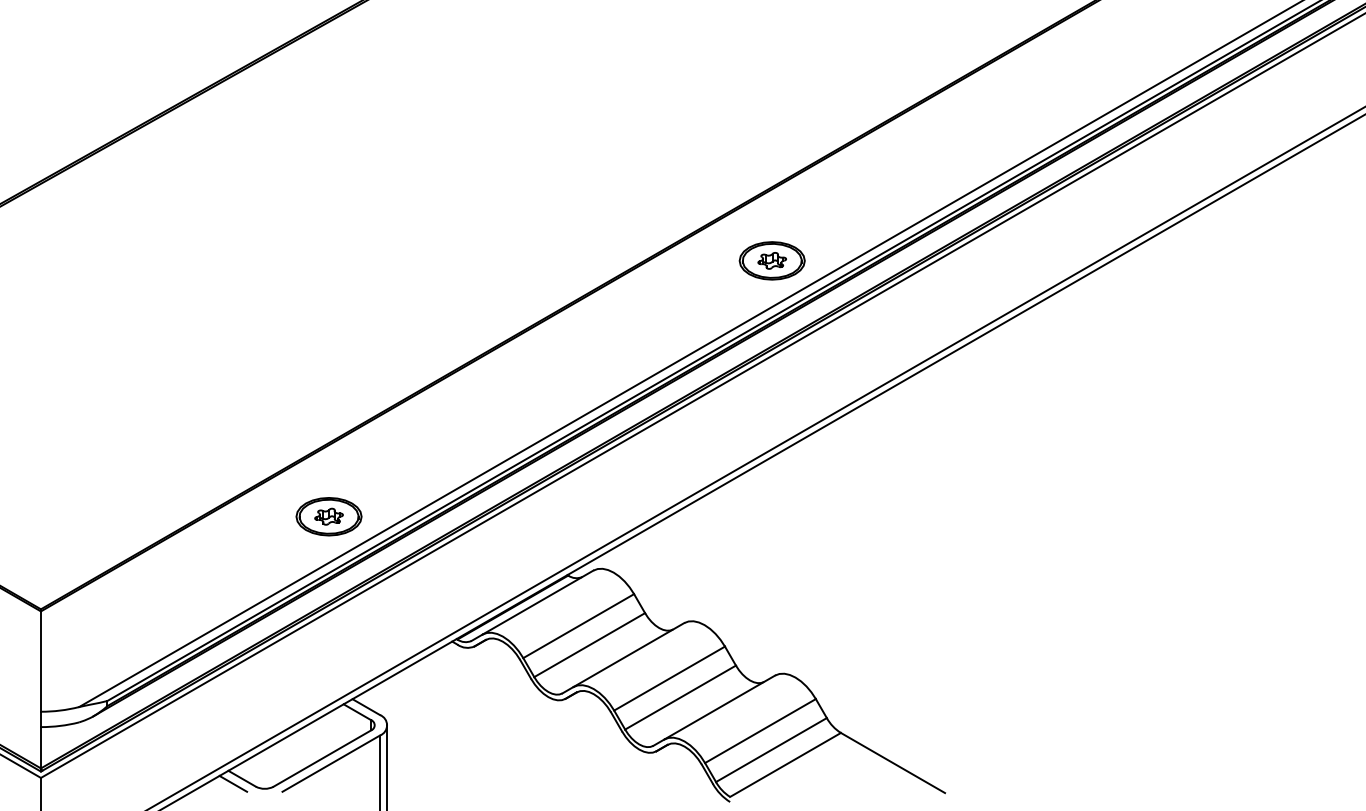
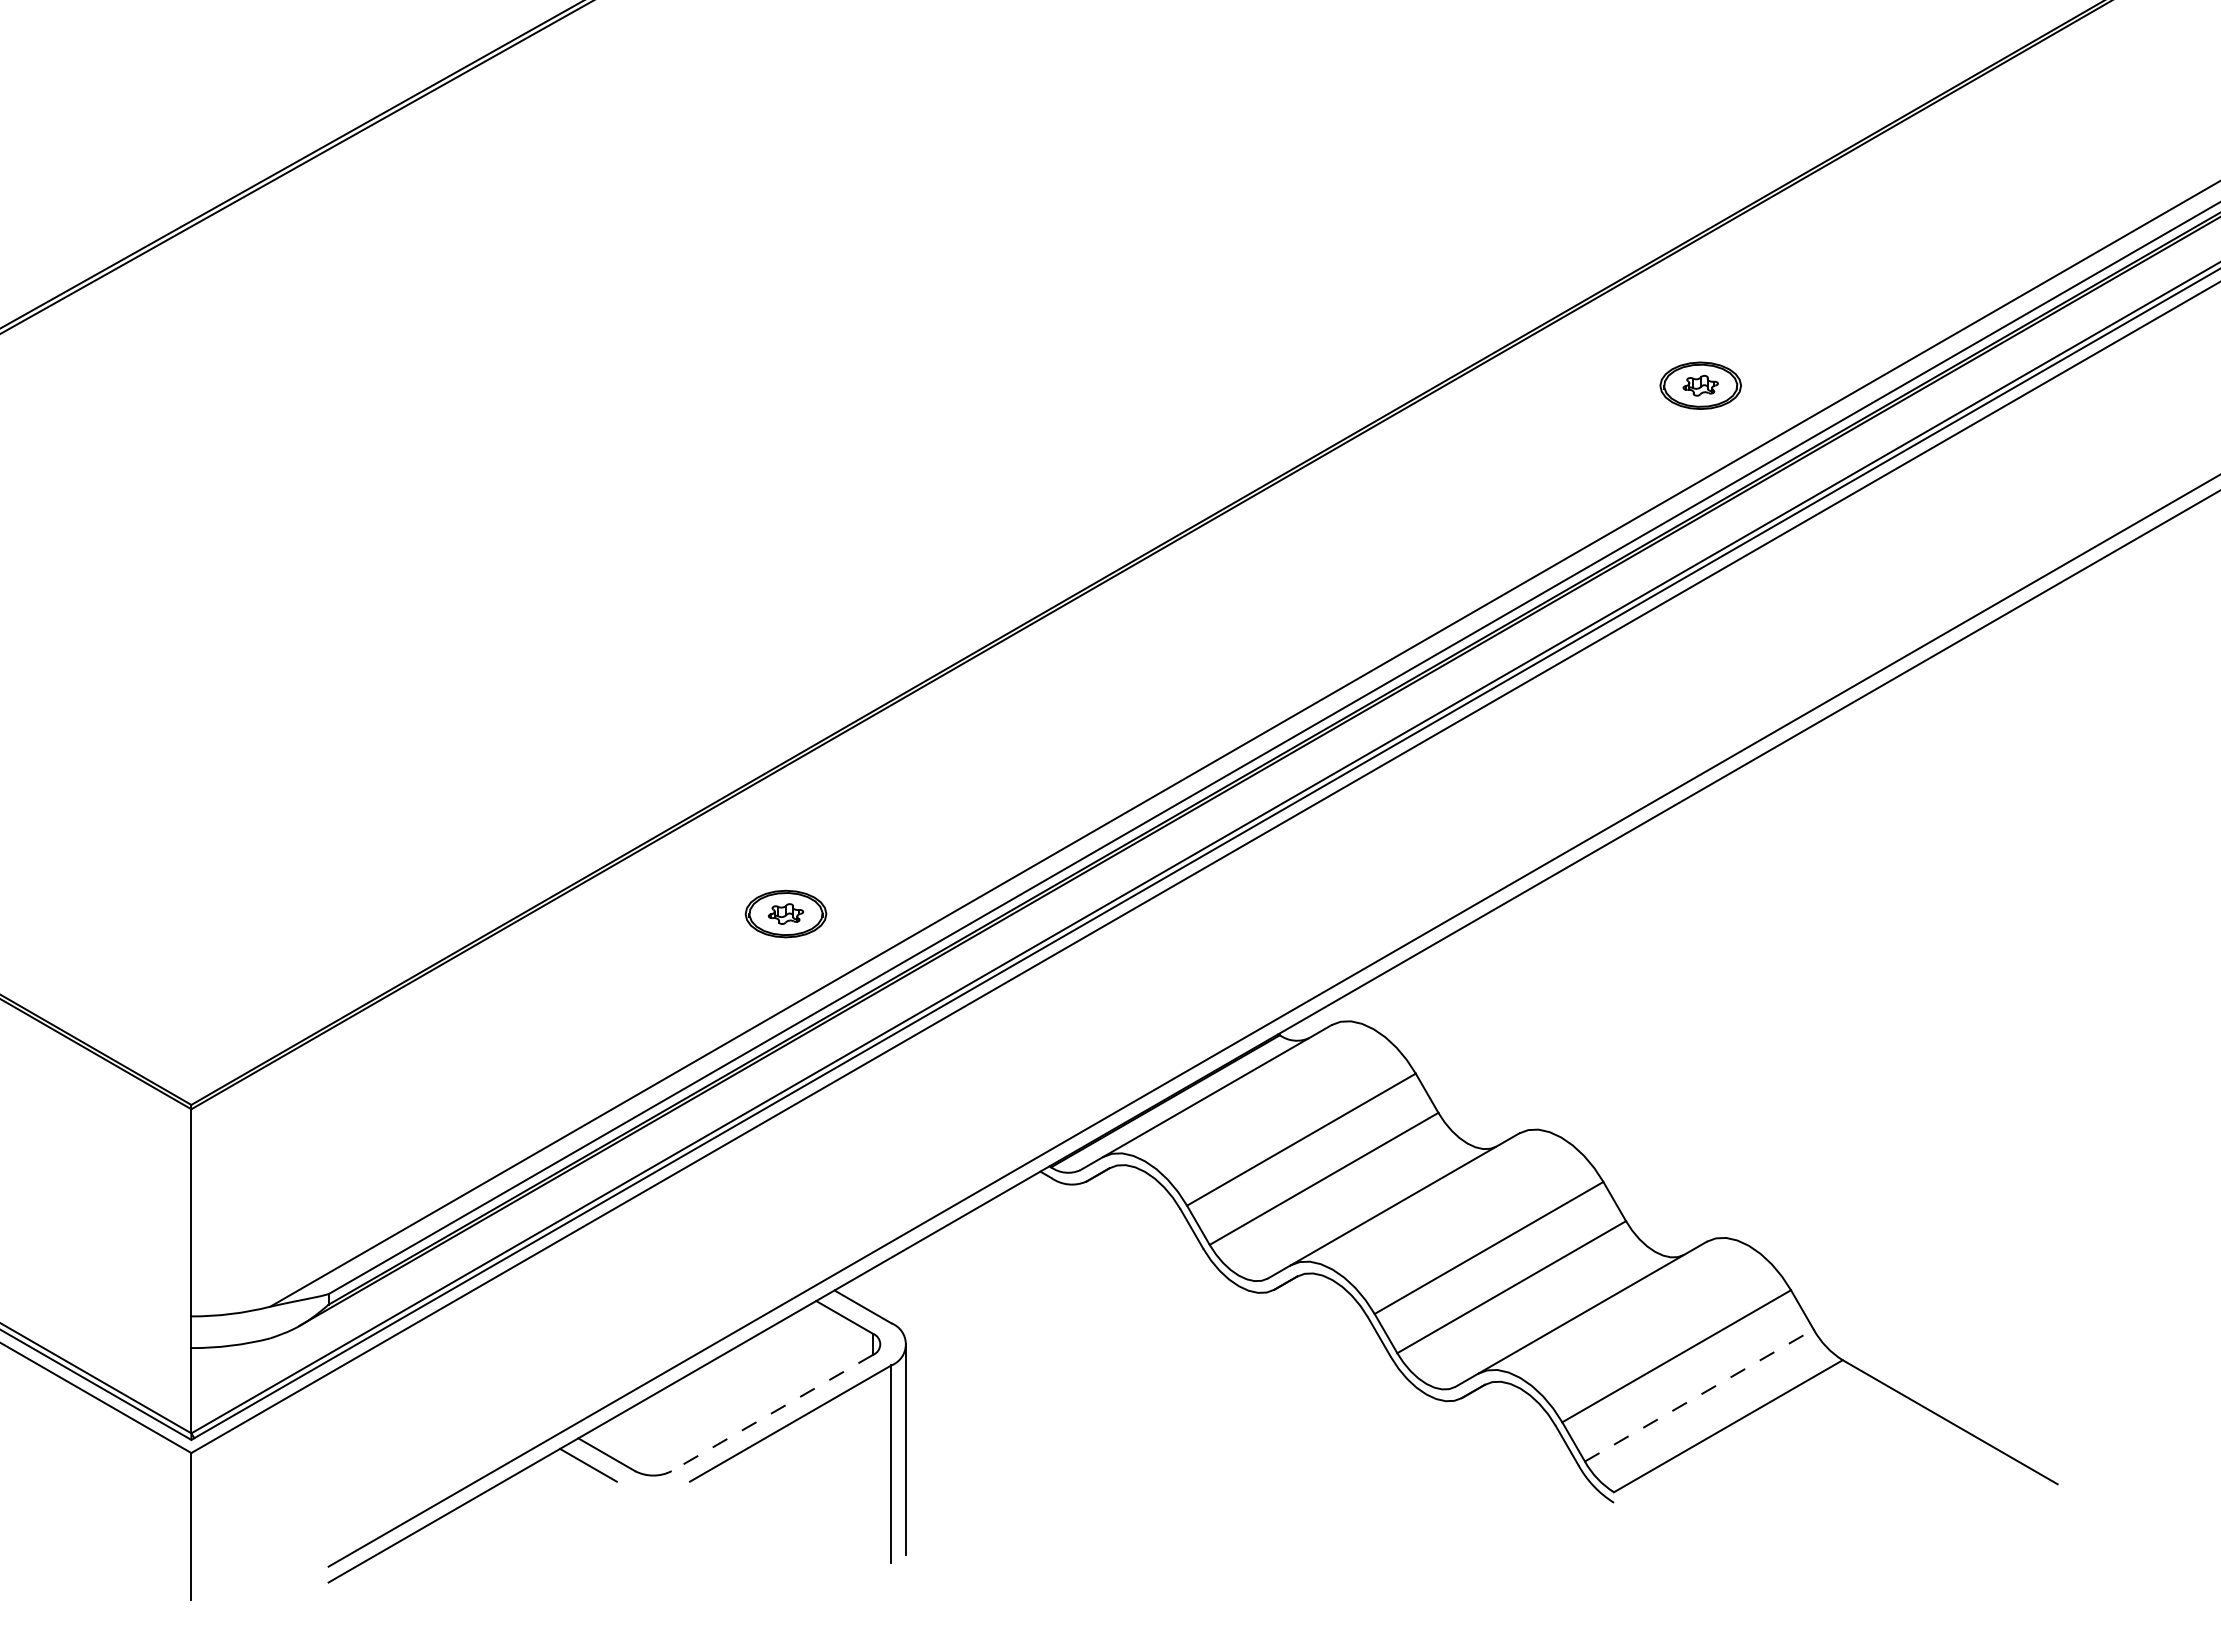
part: (771, 260) -> (1699, 384), size x0.6
part: (328, 516) -> (784, 913), size x0.6
line: (771, 750) -> (1699, 1396), solid -> dashed
line: (321, 758) -> (770, 1412), solid -> dashed

